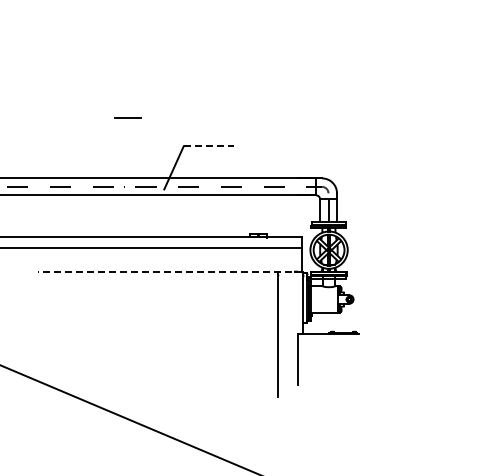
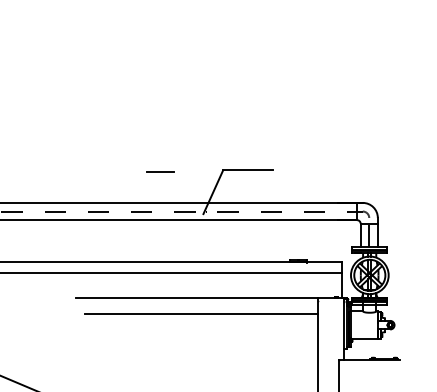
line: (127, 117) -> (160, 171), moved
line: (208, 146) -> (248, 170), dashed -> solid
line: (170, 272) -> (209, 297), dashed -> solid
line: (162, 288) -> (201, 314), added

